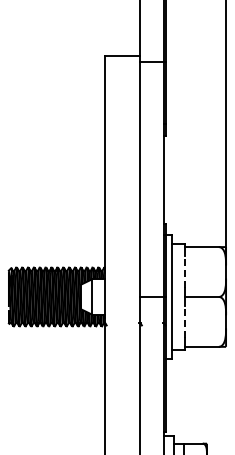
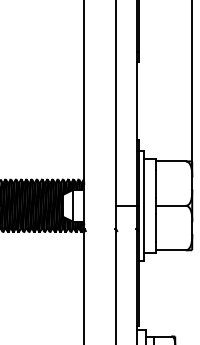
line: (184, 272) -> (155, 184), dashed -> solid
line: (184, 321) -> (155, 227), dashed -> solid

